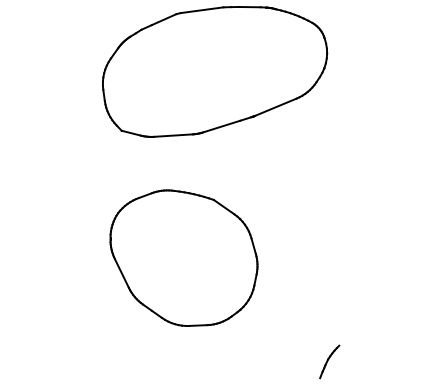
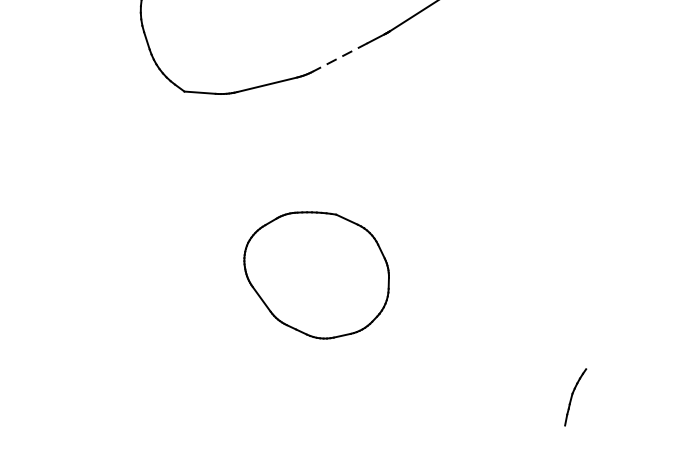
line: (221, 126) -> (340, 57), solid -> dashed
part: (183, 257) -> (316, 273), size x0.6

